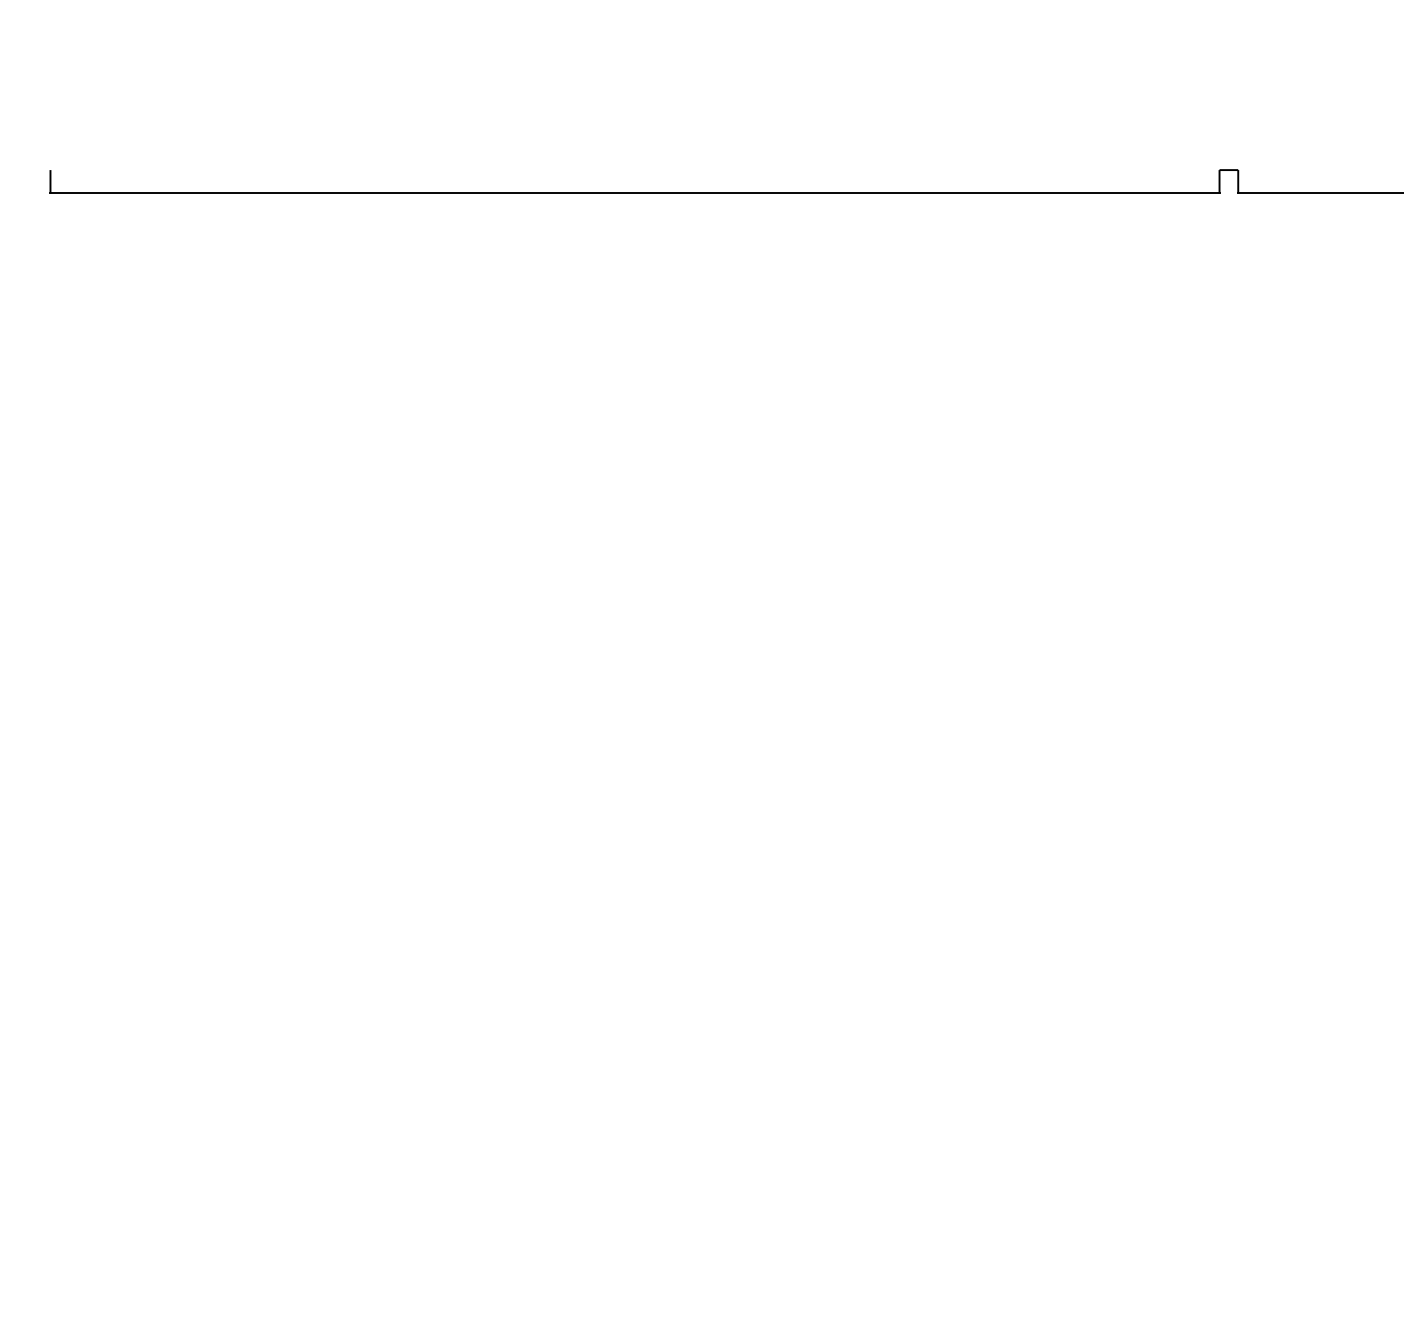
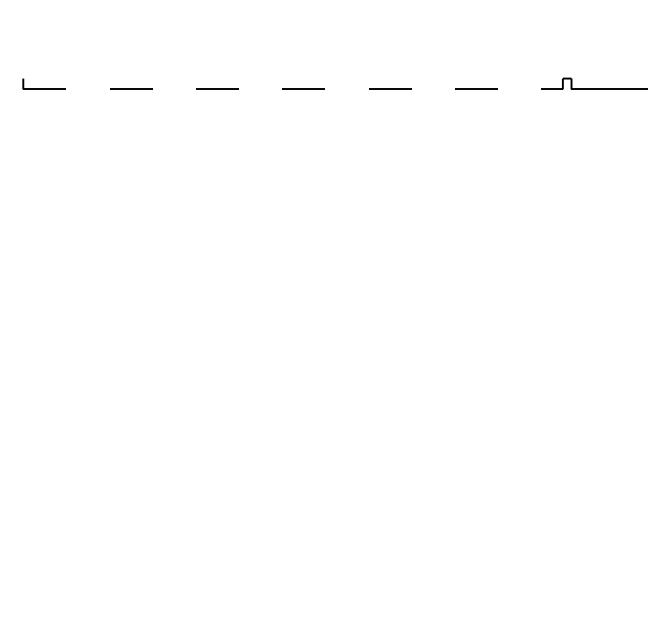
line: (635, 193) -> (293, 89), solid -> dashed

